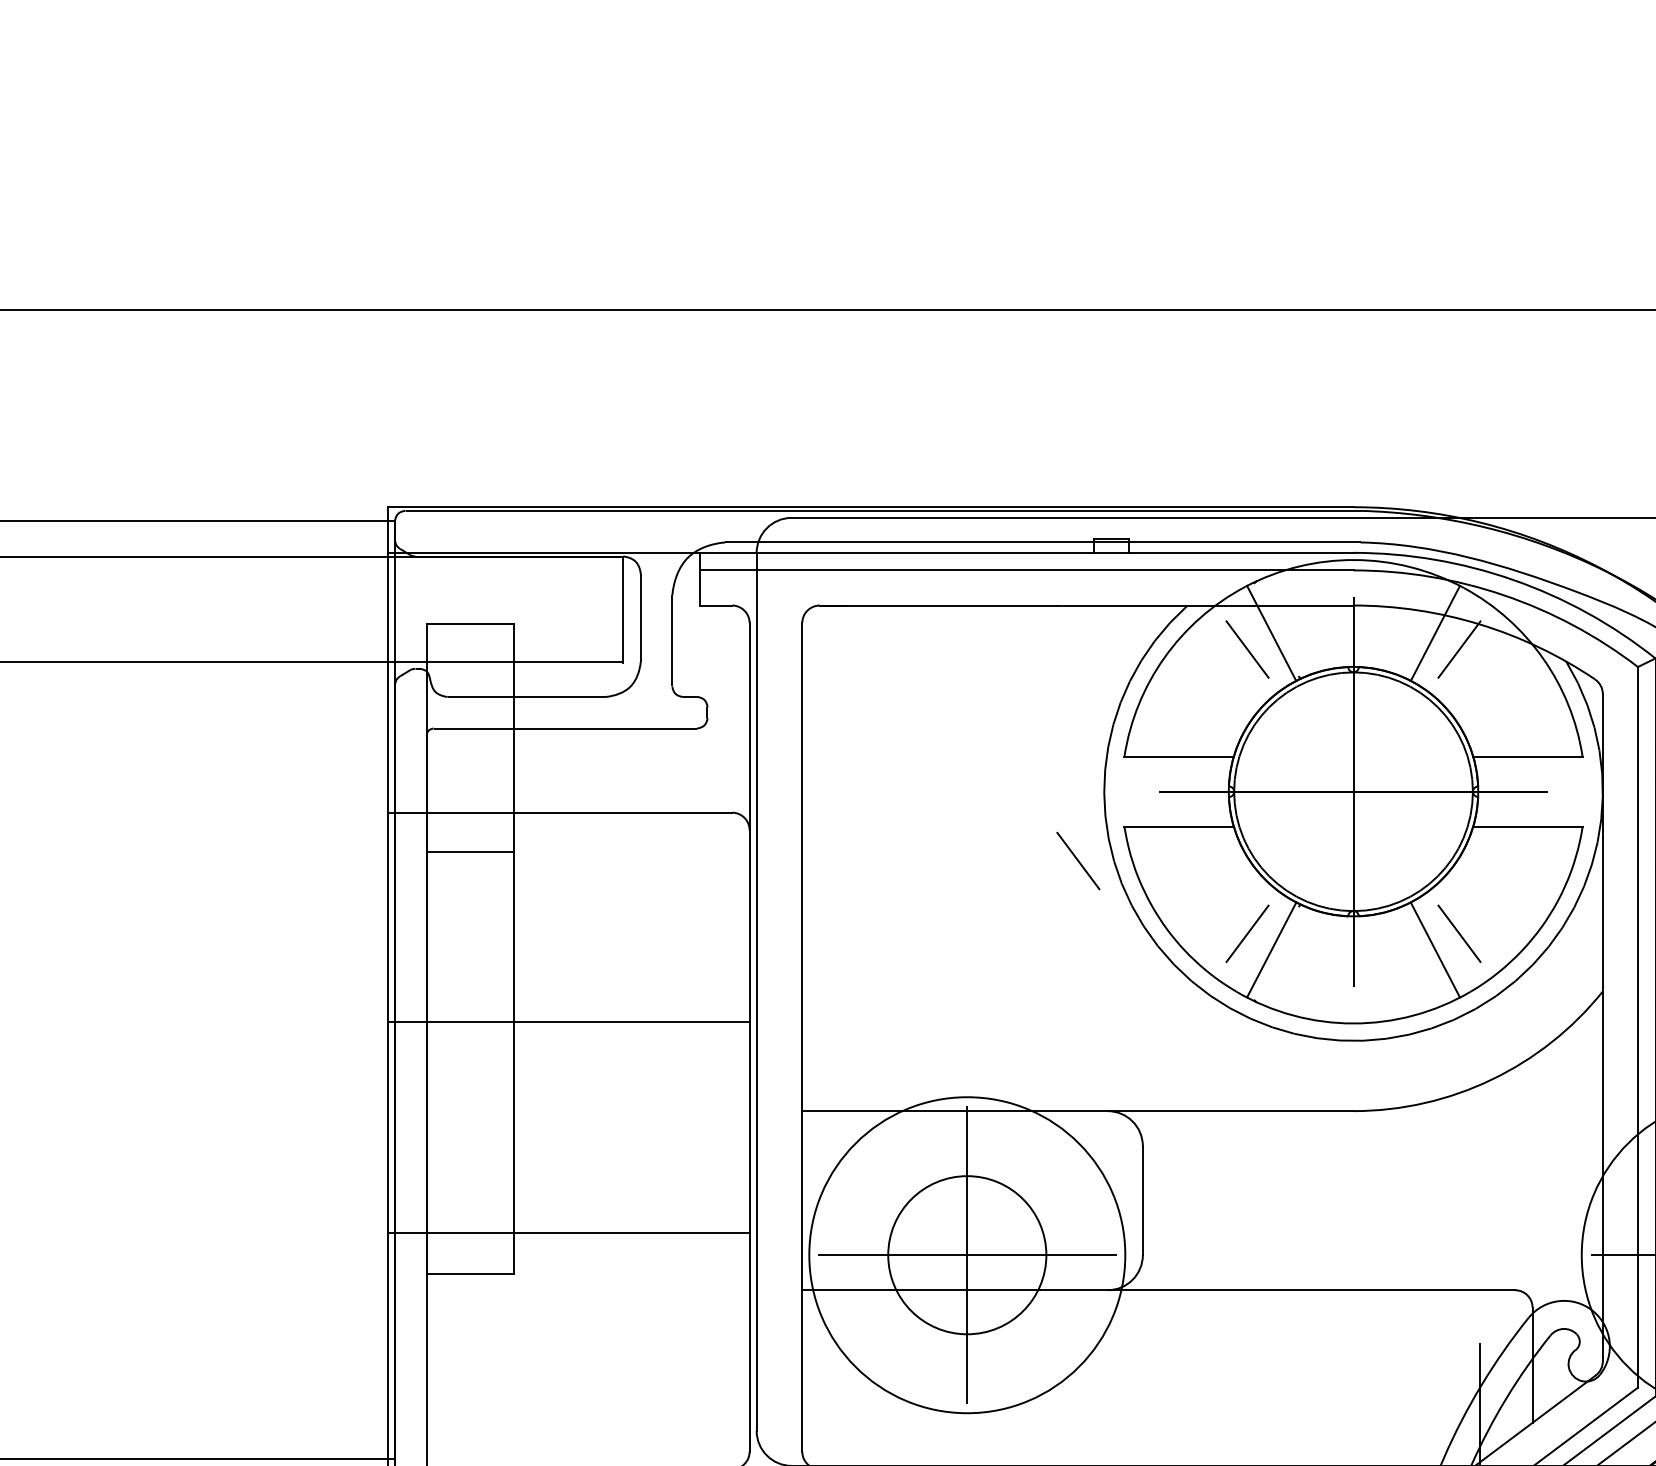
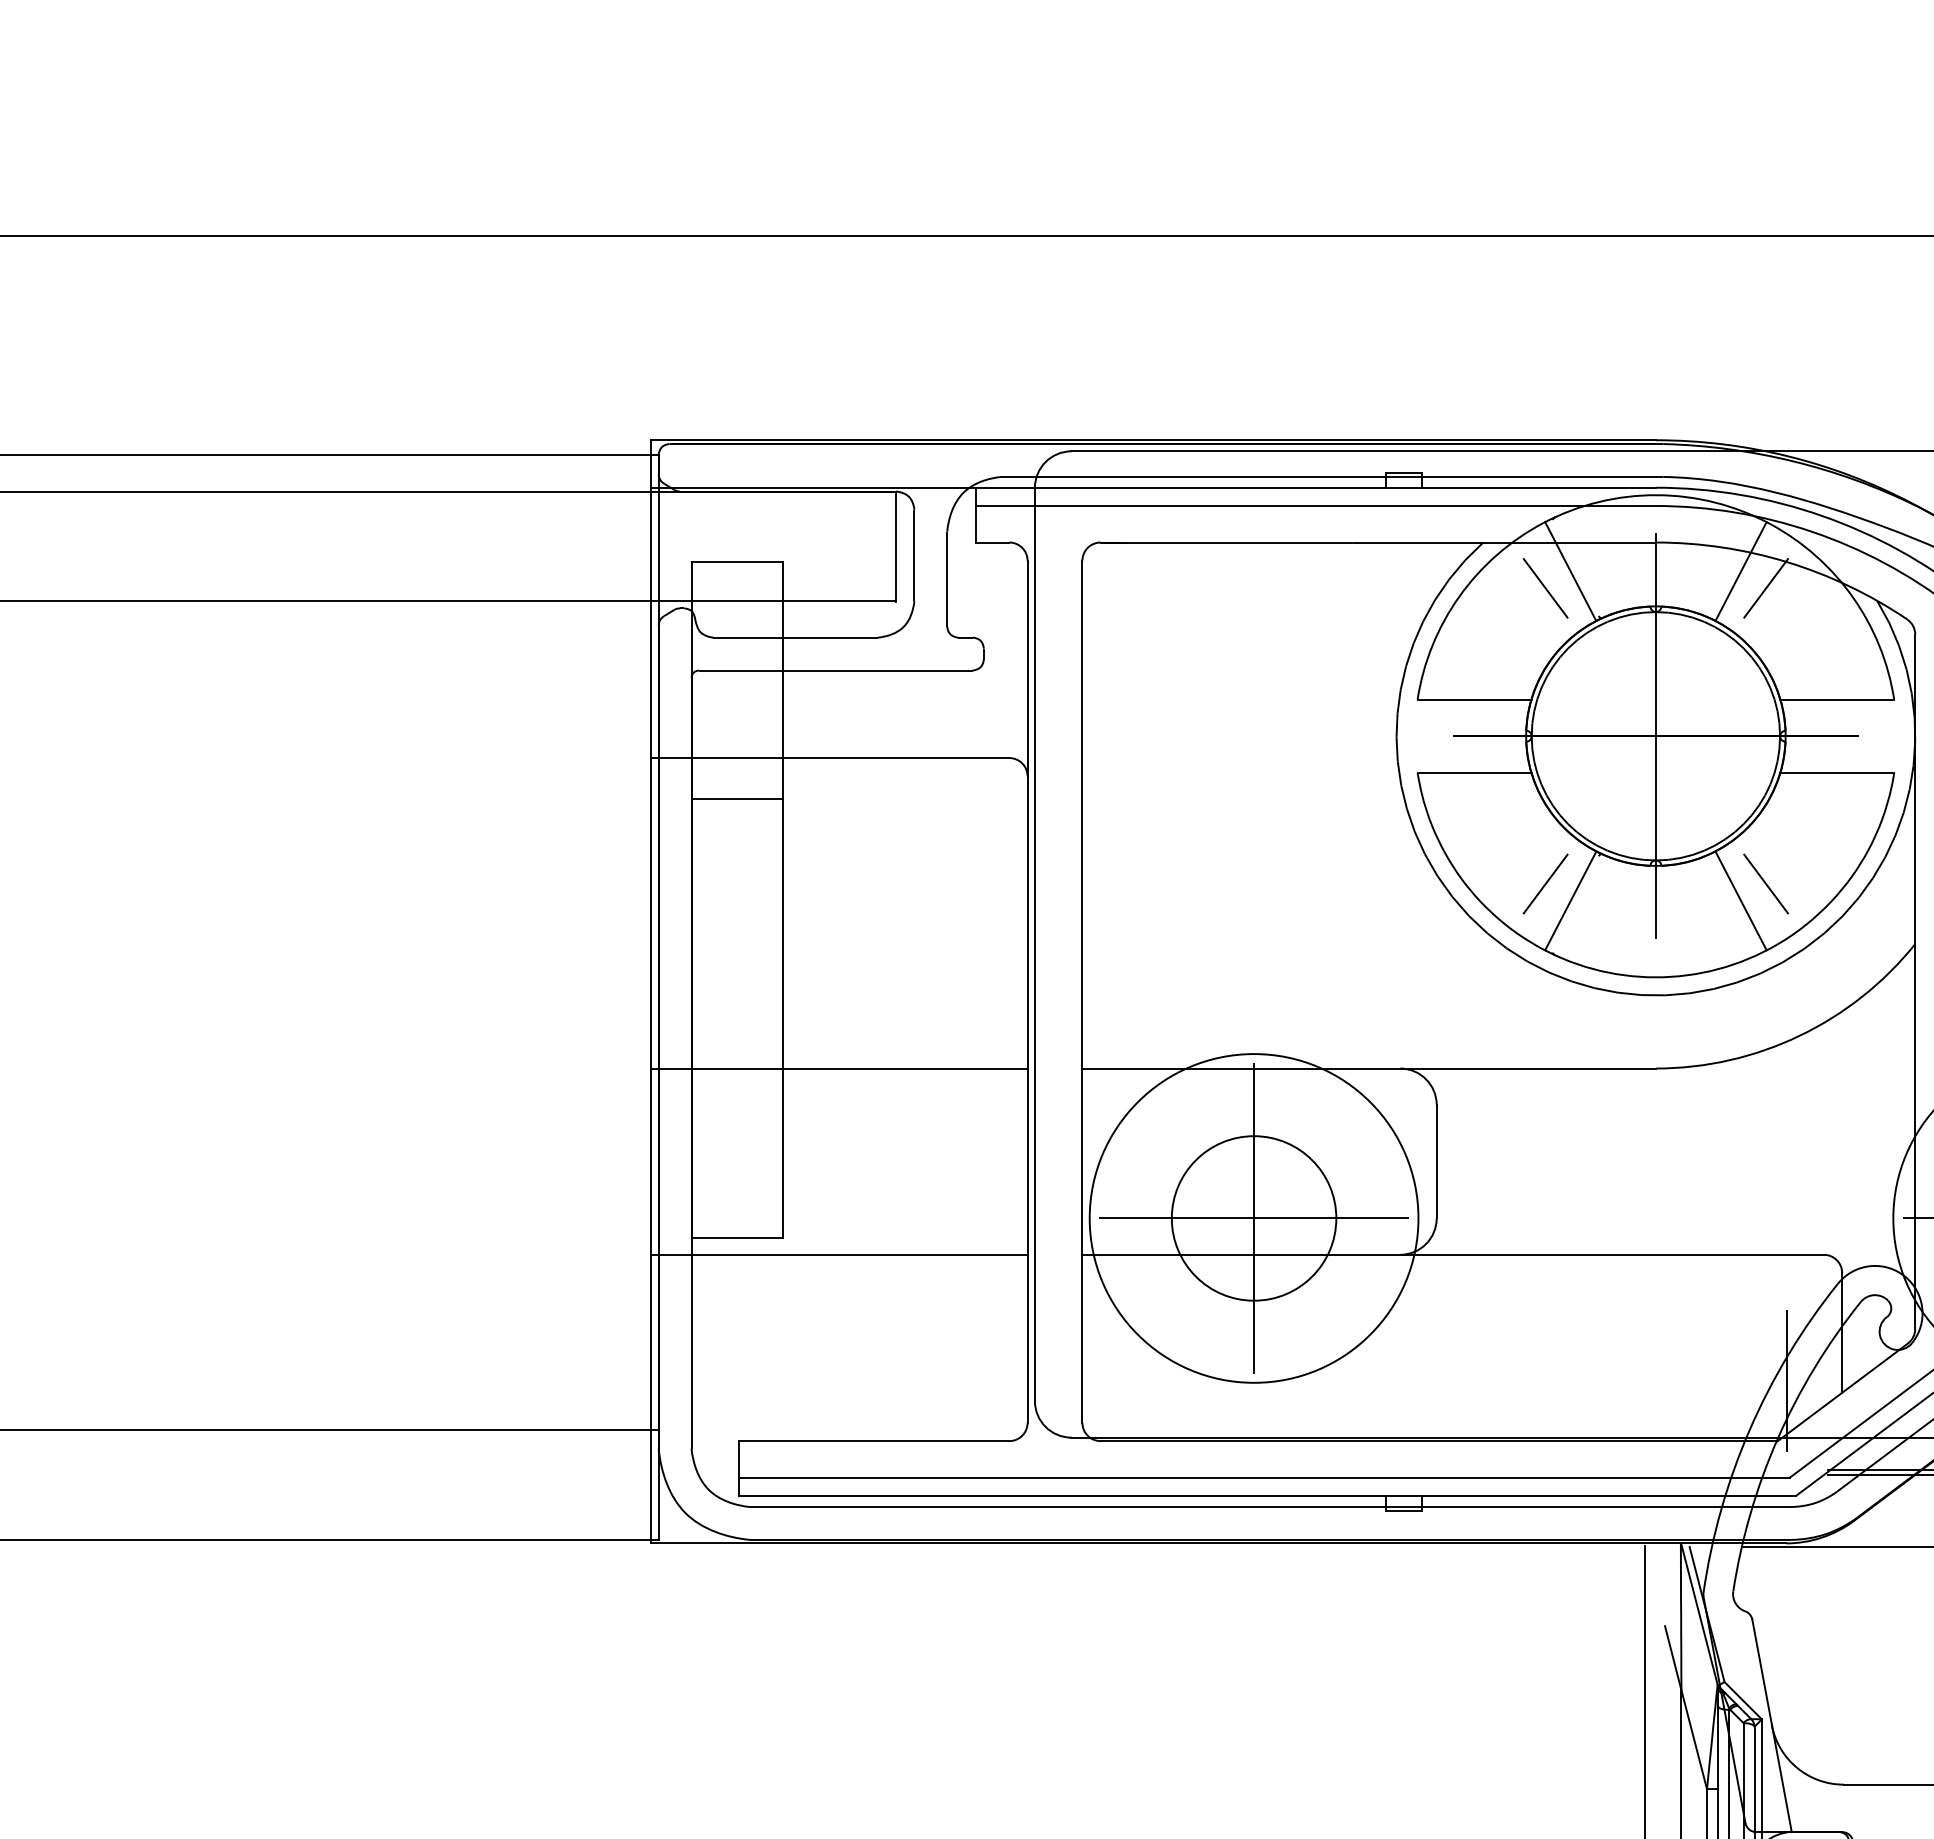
line: (1078, 861) -> (1369, 808), removed
line: (568, 1021) -> (839, 1068), moved
line: (568, 1233) -> (839, 1254), moved

